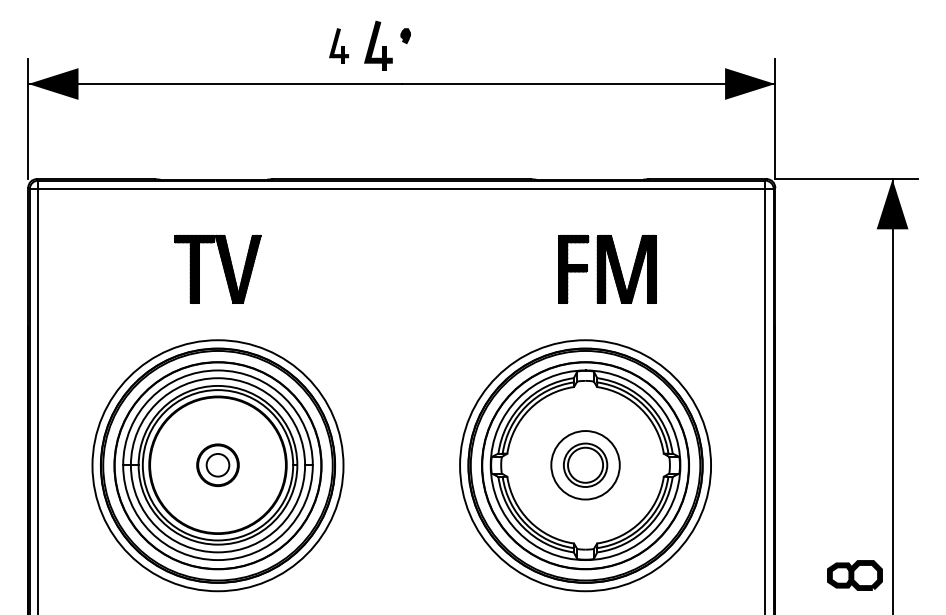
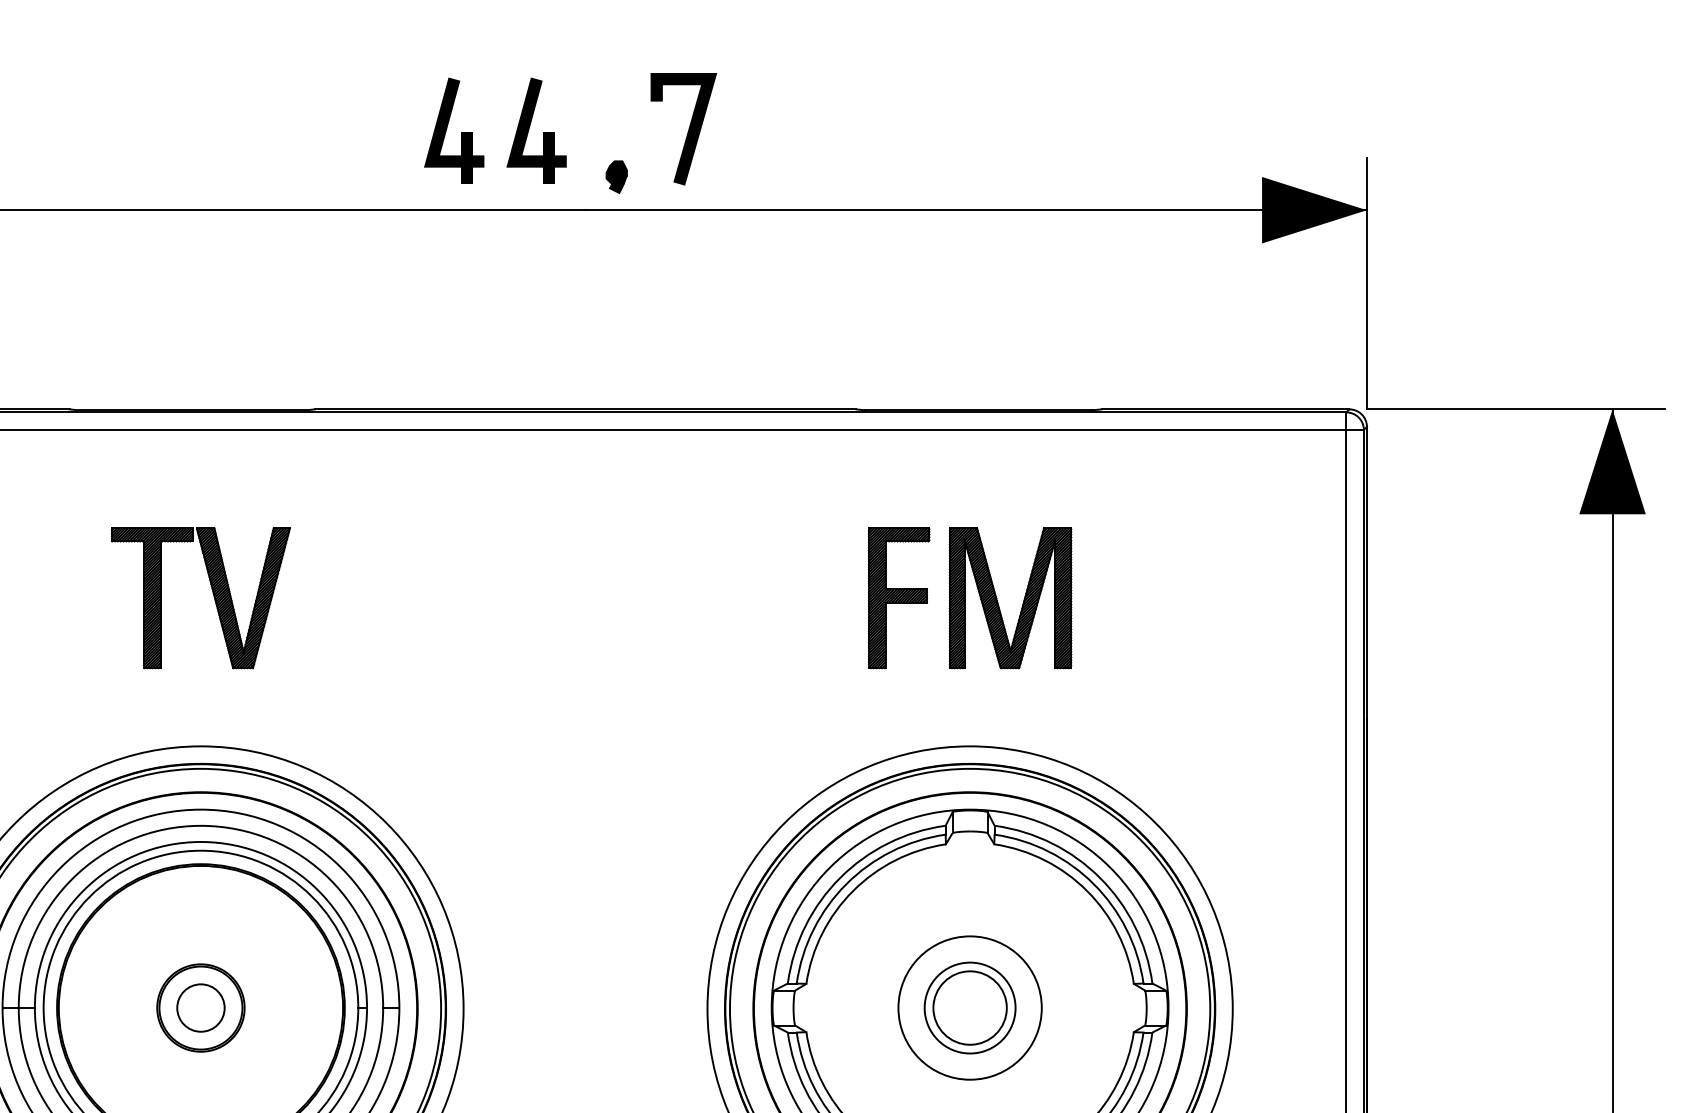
part: (405, 35) -> (616, 175), moved
part: (338, 45) -> (453, 129), size x1.43
line: (450, 46) -> (687, 131), added
part: (607, 268) -> (969, 596), moved

